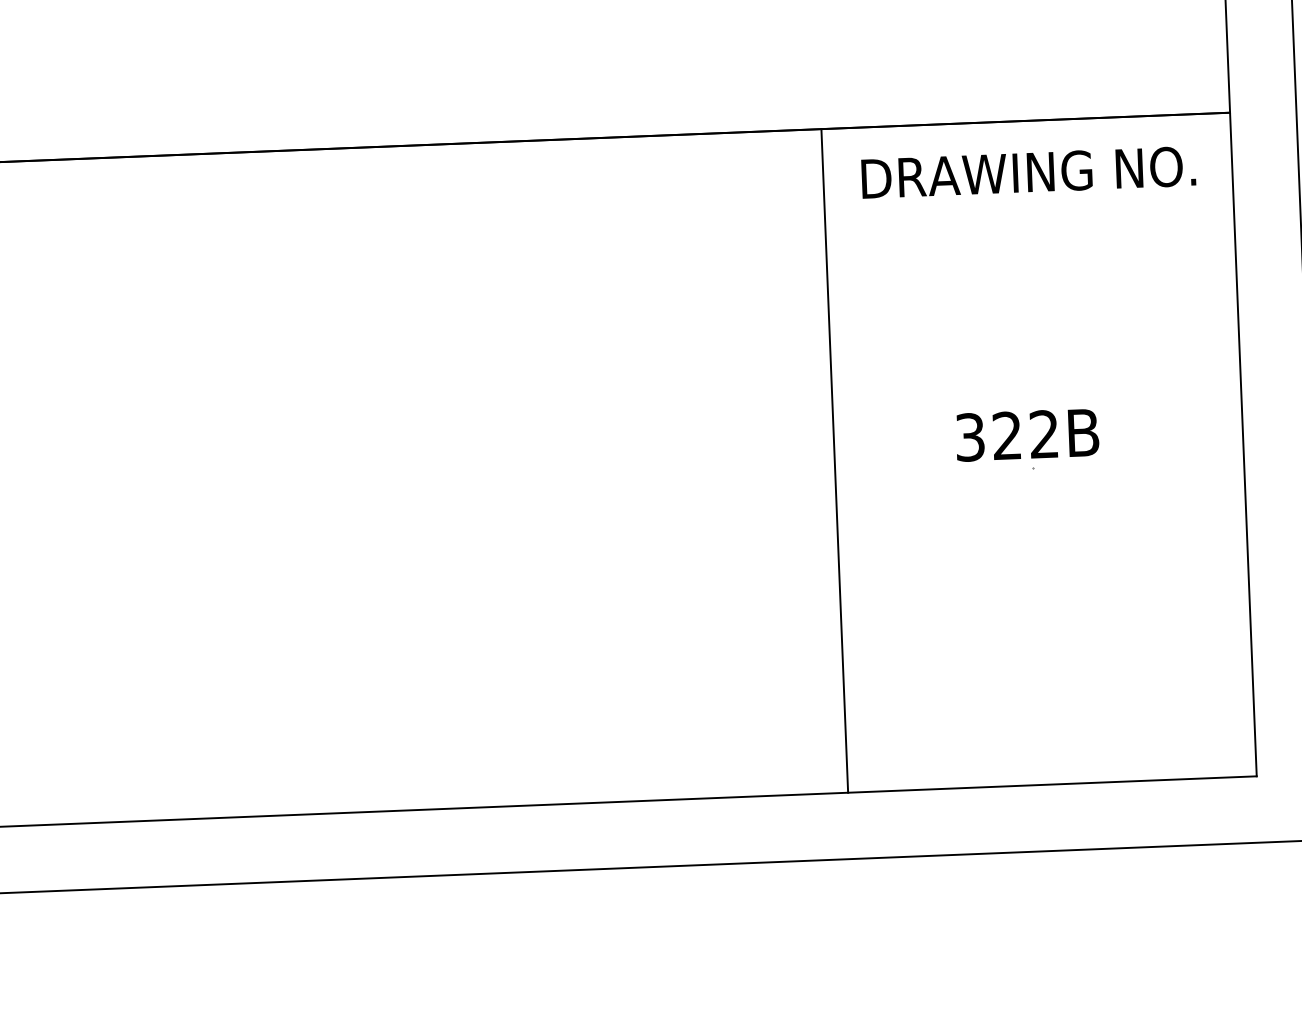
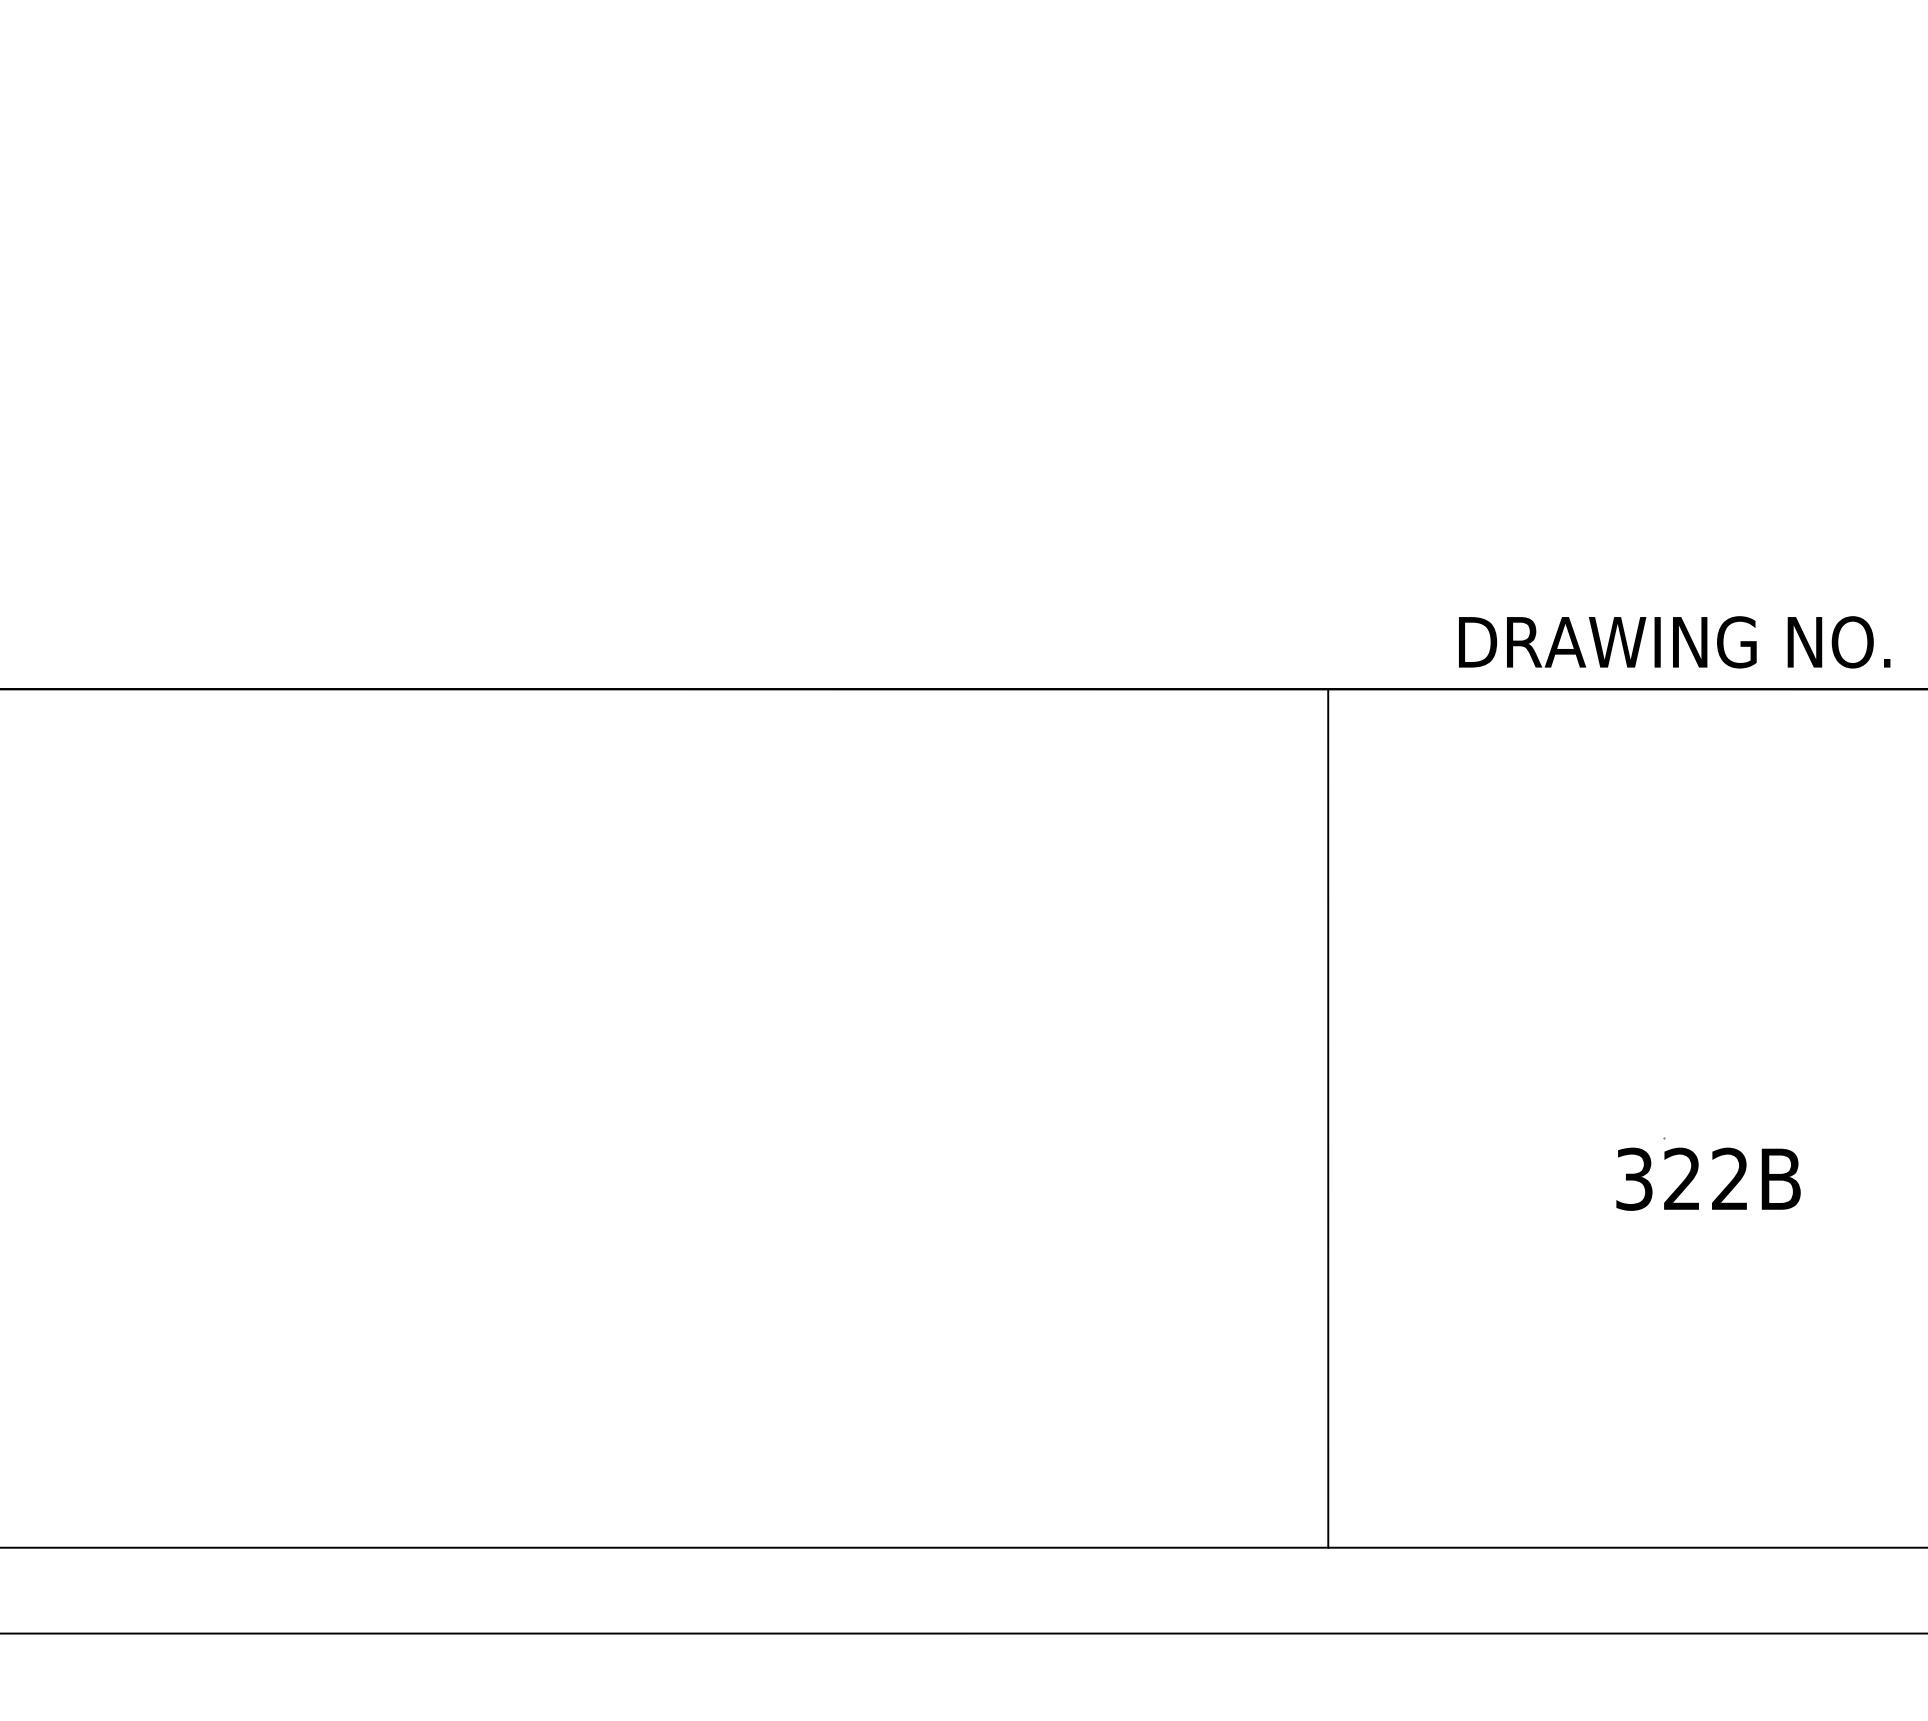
text: (1028, 172) -> (1674, 642), moved
text: (1027, 434) -> (1708, 1178), moved
line: (834, 460) -> (1328, 1118), moved

